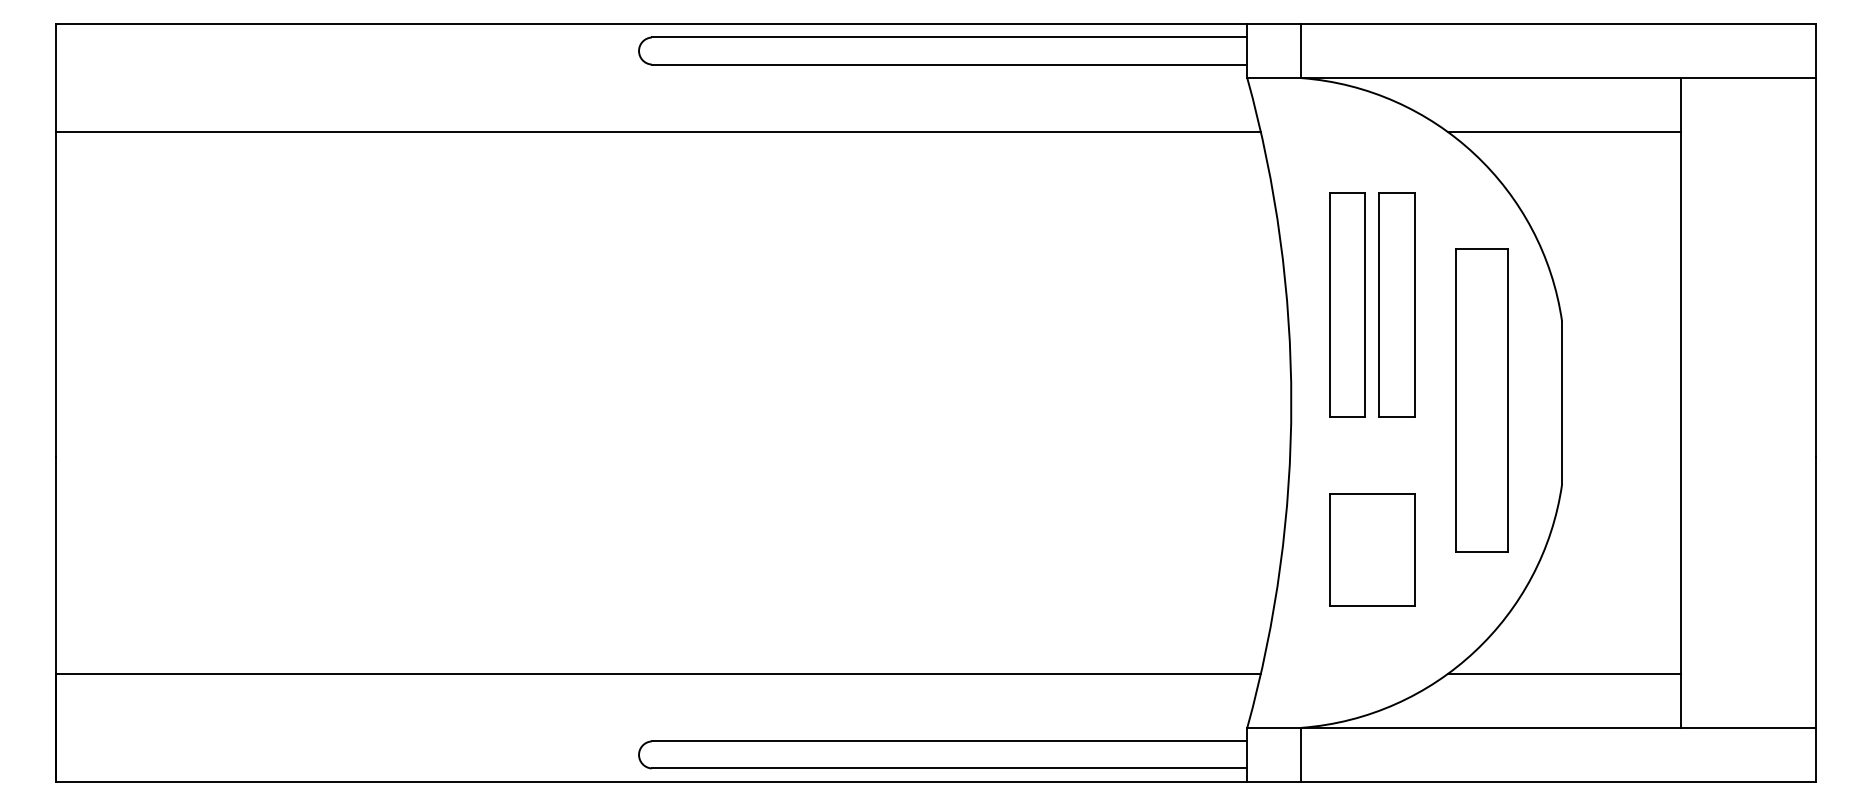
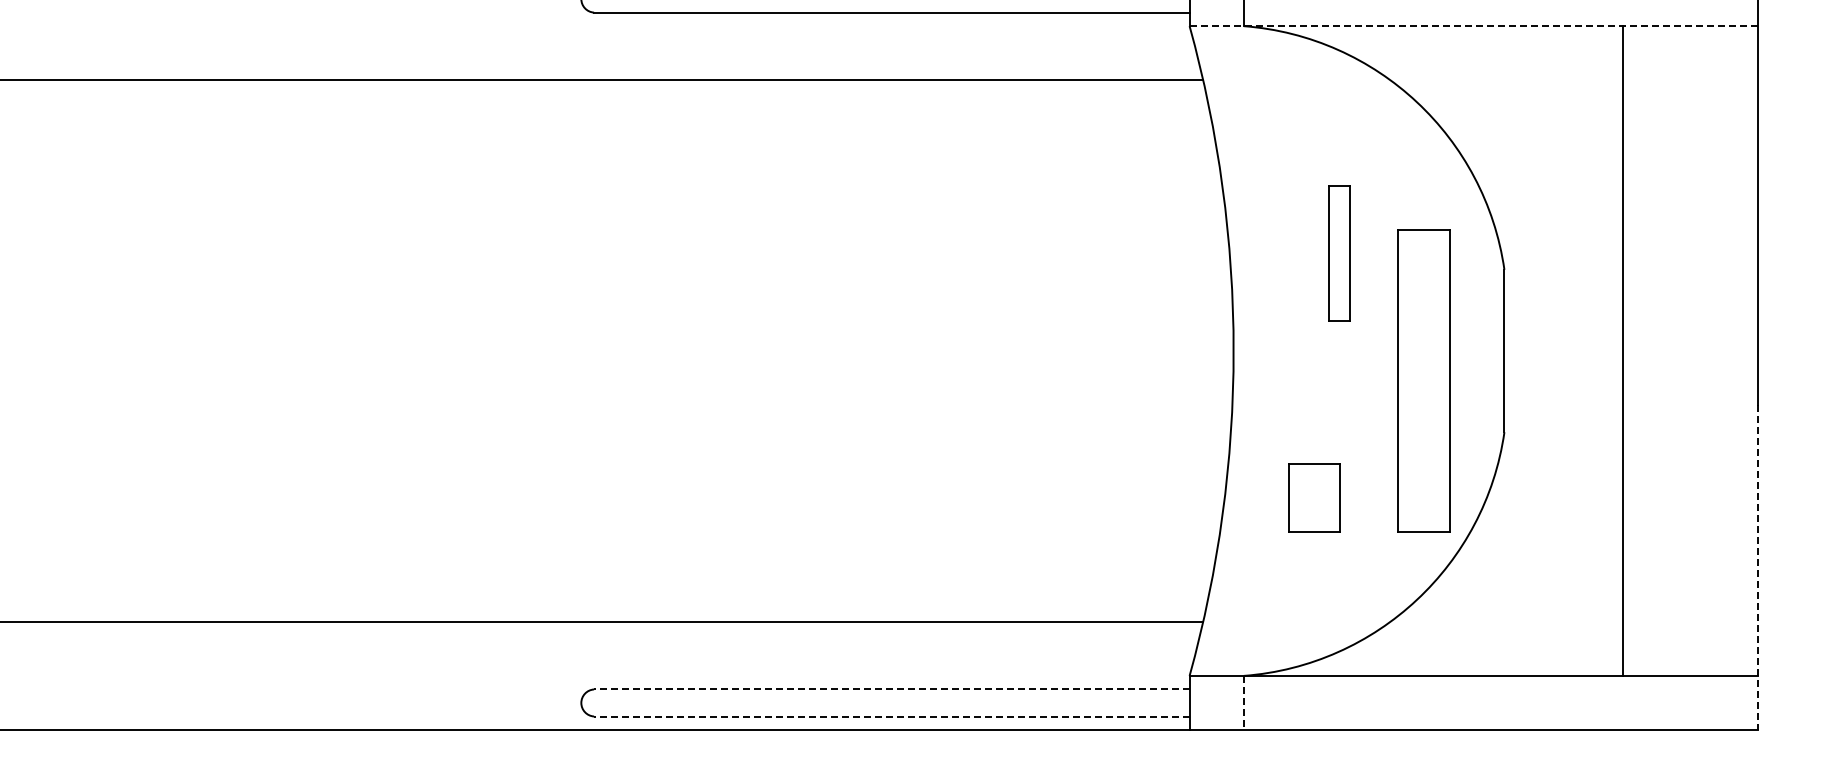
line: (1532, 78) -> (1474, 26), solid -> dashed
line: (1564, 132) -> (1506, 80), removed
part: (1347, 304) -> (1289, 252), removed
part: (1396, 304) -> (1338, 252), size x0.6
part: (1481, 400) -> (1423, 380), moved
part: (1372, 549) -> (1314, 497), size x0.6
line: (1815, 620) -> (1757, 568), solid -> dashed
line: (1564, 673) -> (1506, 621), removed
line: (949, 741) -> (891, 689), solid -> dashed
line: (1301, 755) -> (1243, 703), solid -> dashed
line: (949, 768) -> (891, 716), solid -> dashed

